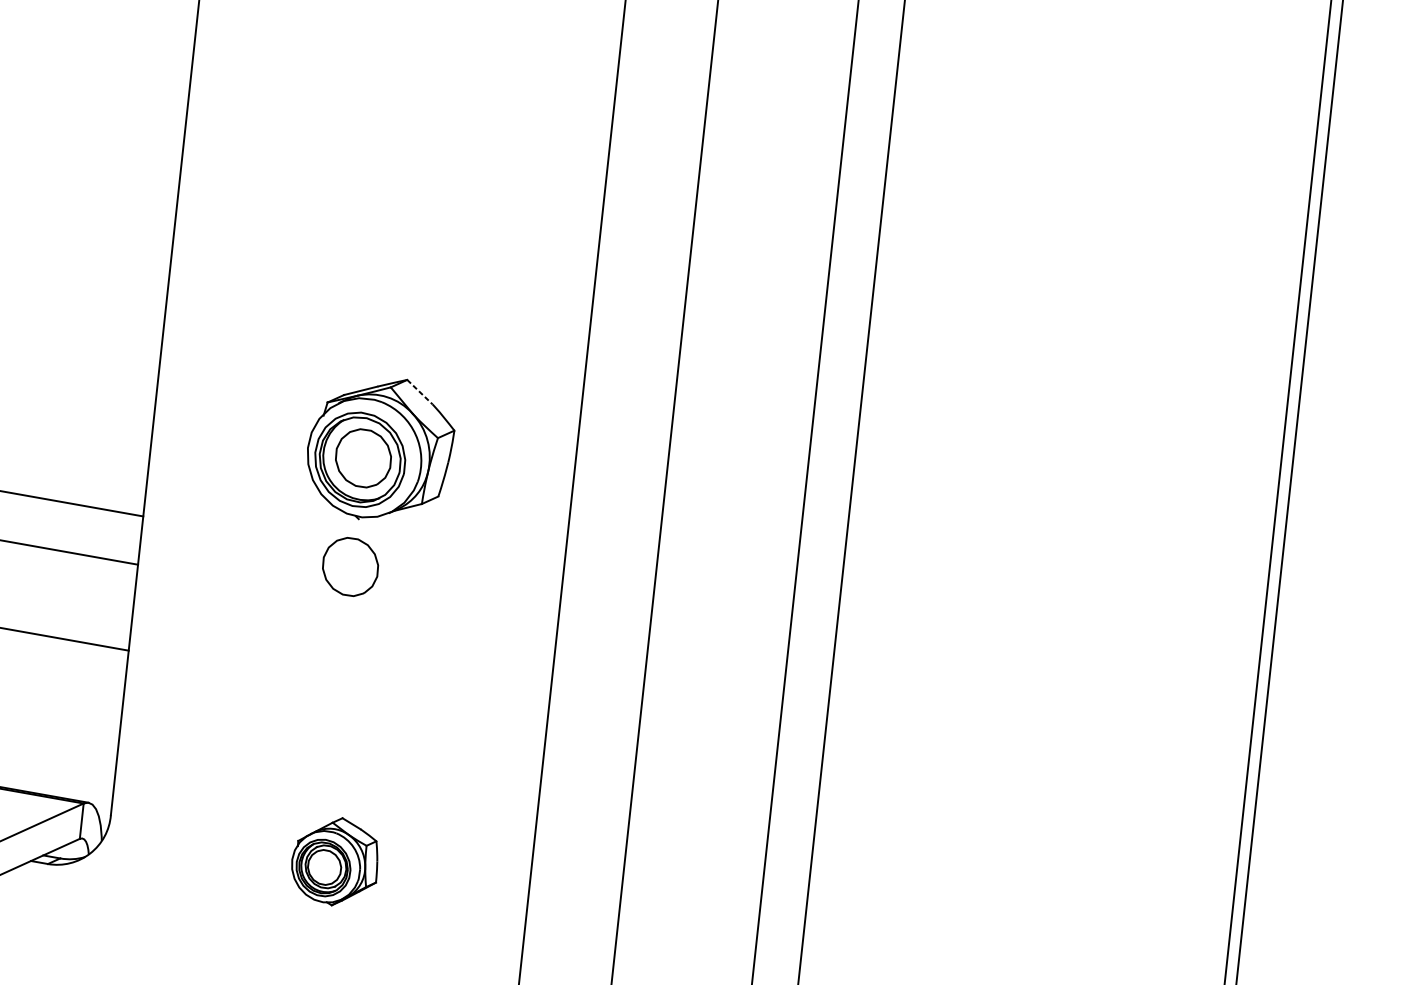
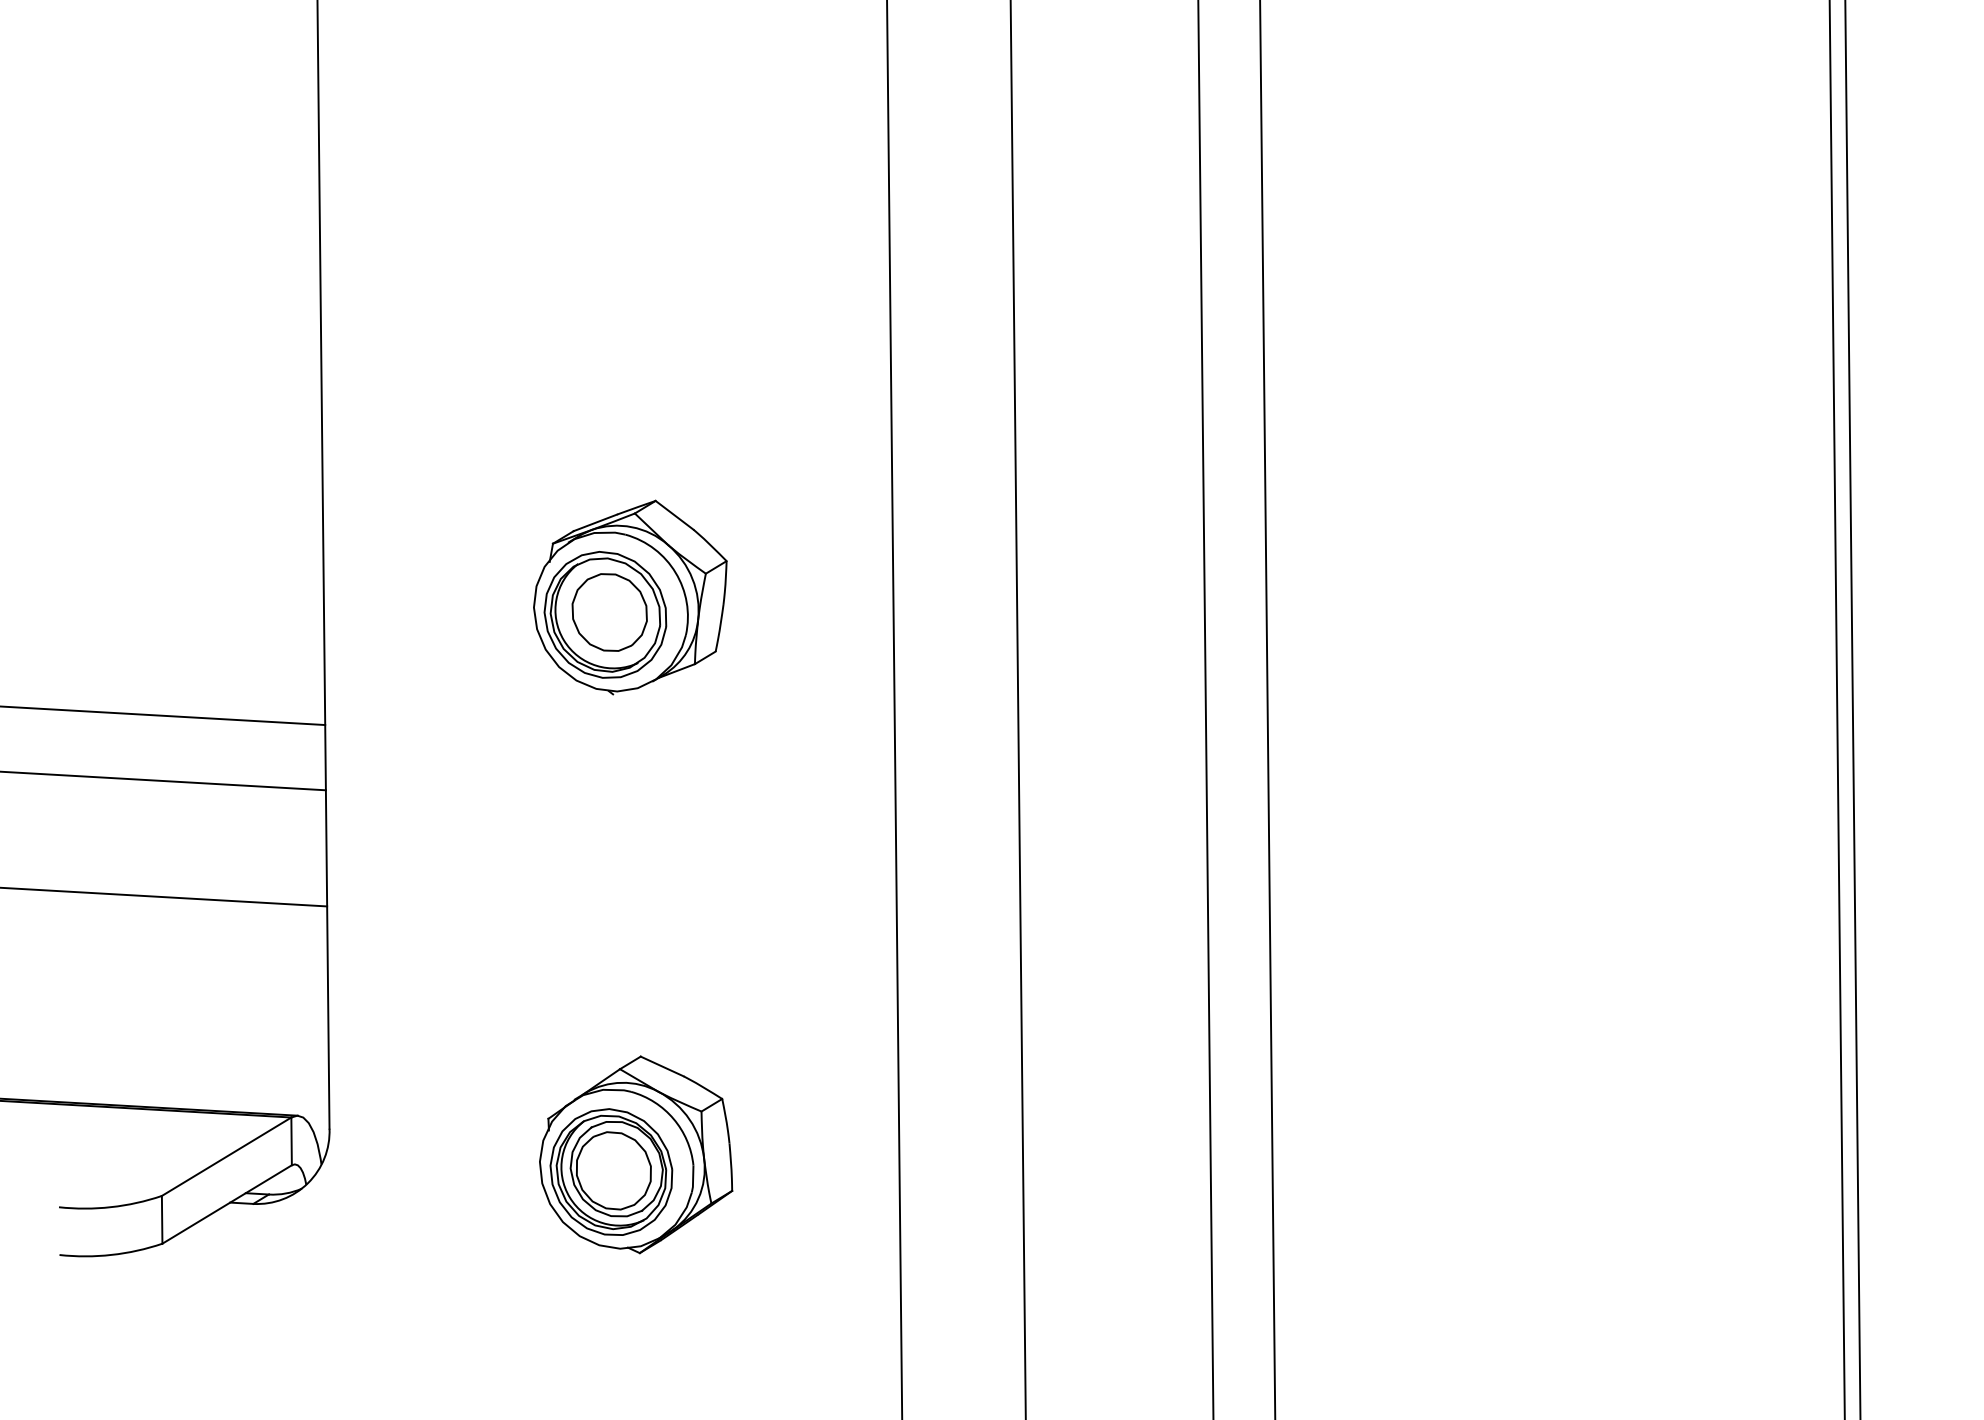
line: (419, 392) -> (674, 515), dashed -> solid
part: (350, 566) -> (609, 759), removed
part: (335, 861) -> (636, 1154), size x1.67

